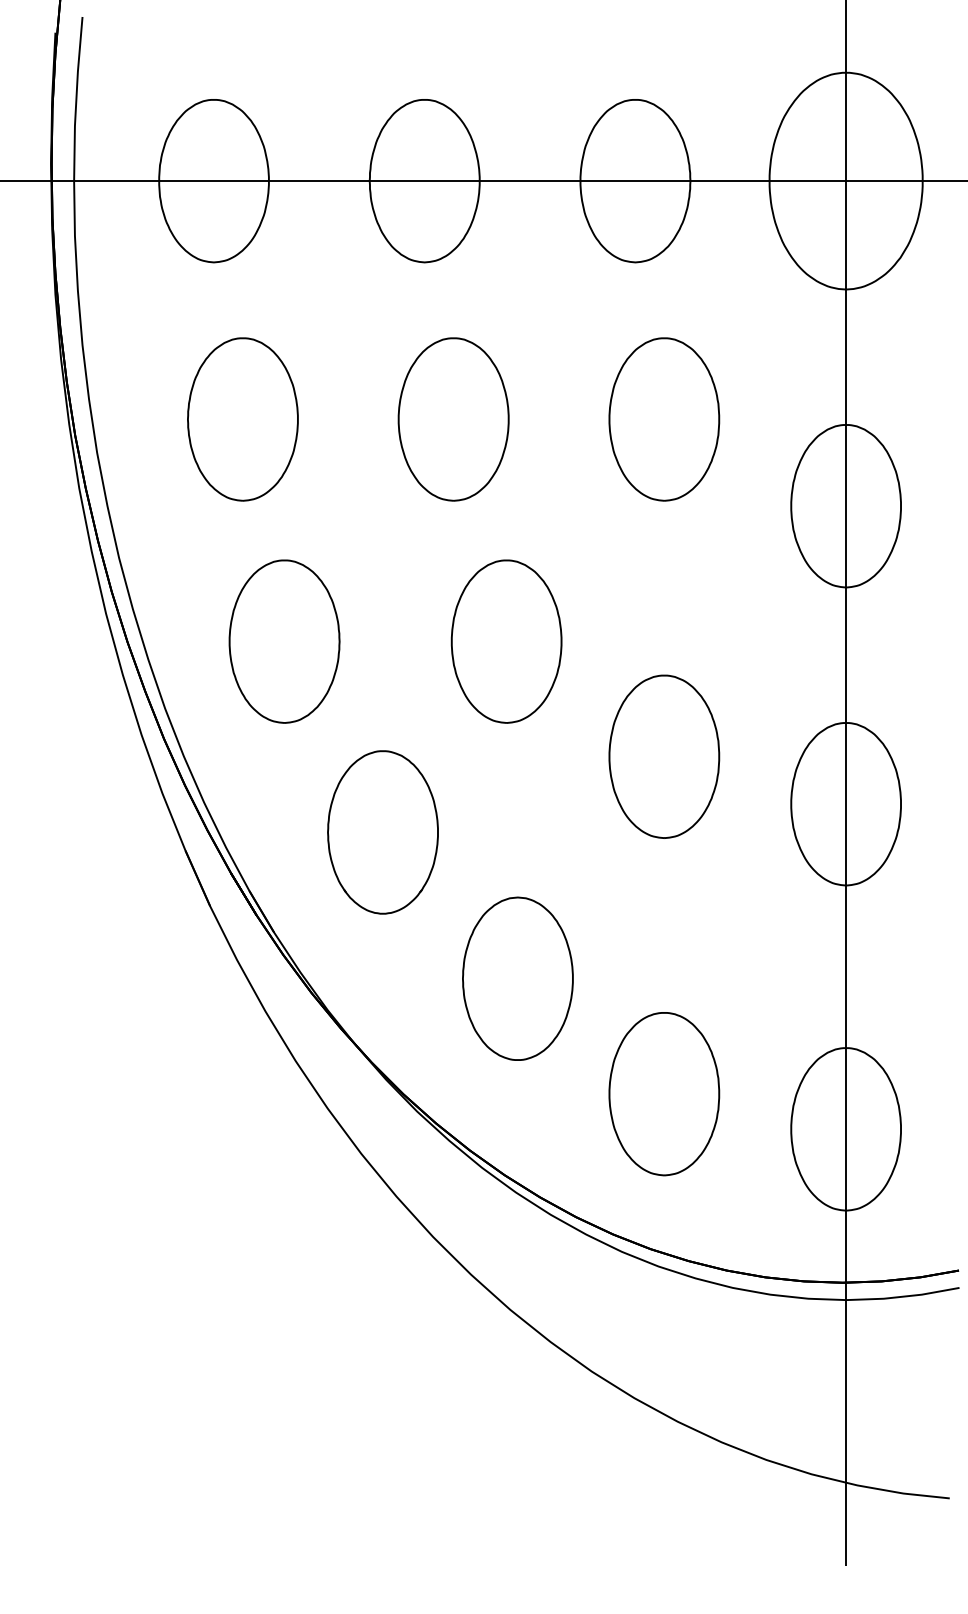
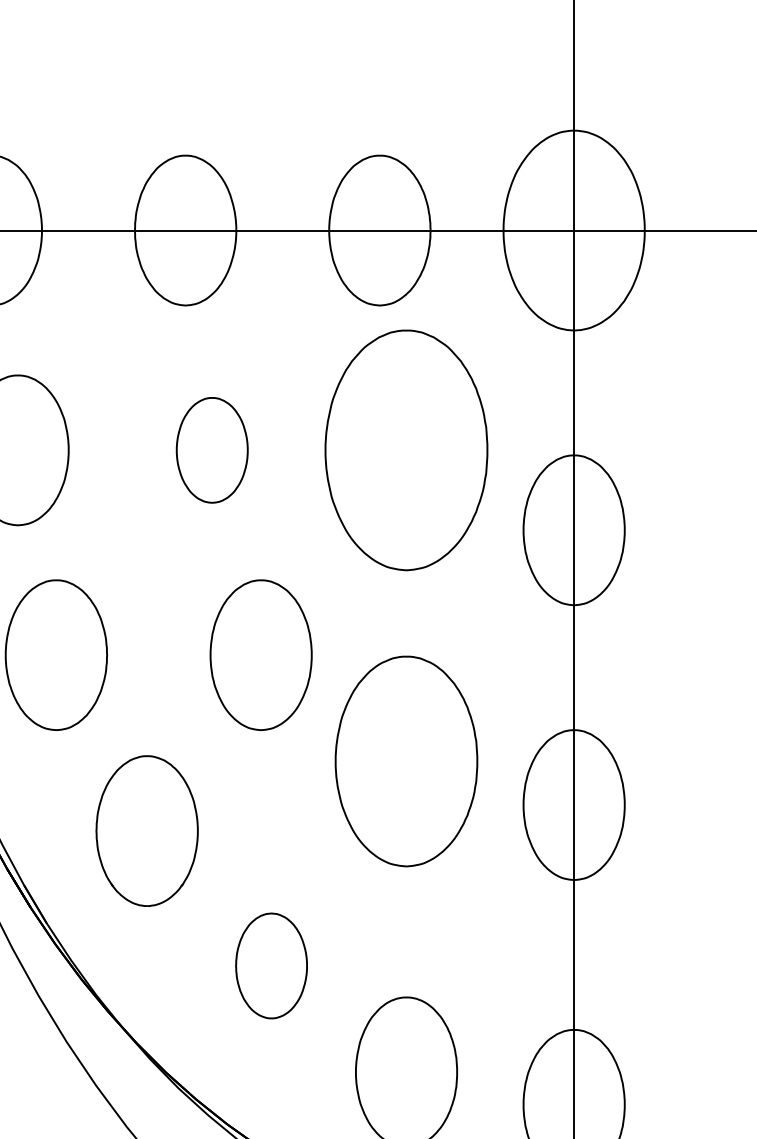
part: (453, 419) -> (212, 450), size x0.7
part: (664, 419) -> (406, 450), size x1.6
part: (664, 756) -> (406, 761), size x1.4
part: (517, 978) -> (271, 965), size x0.7

